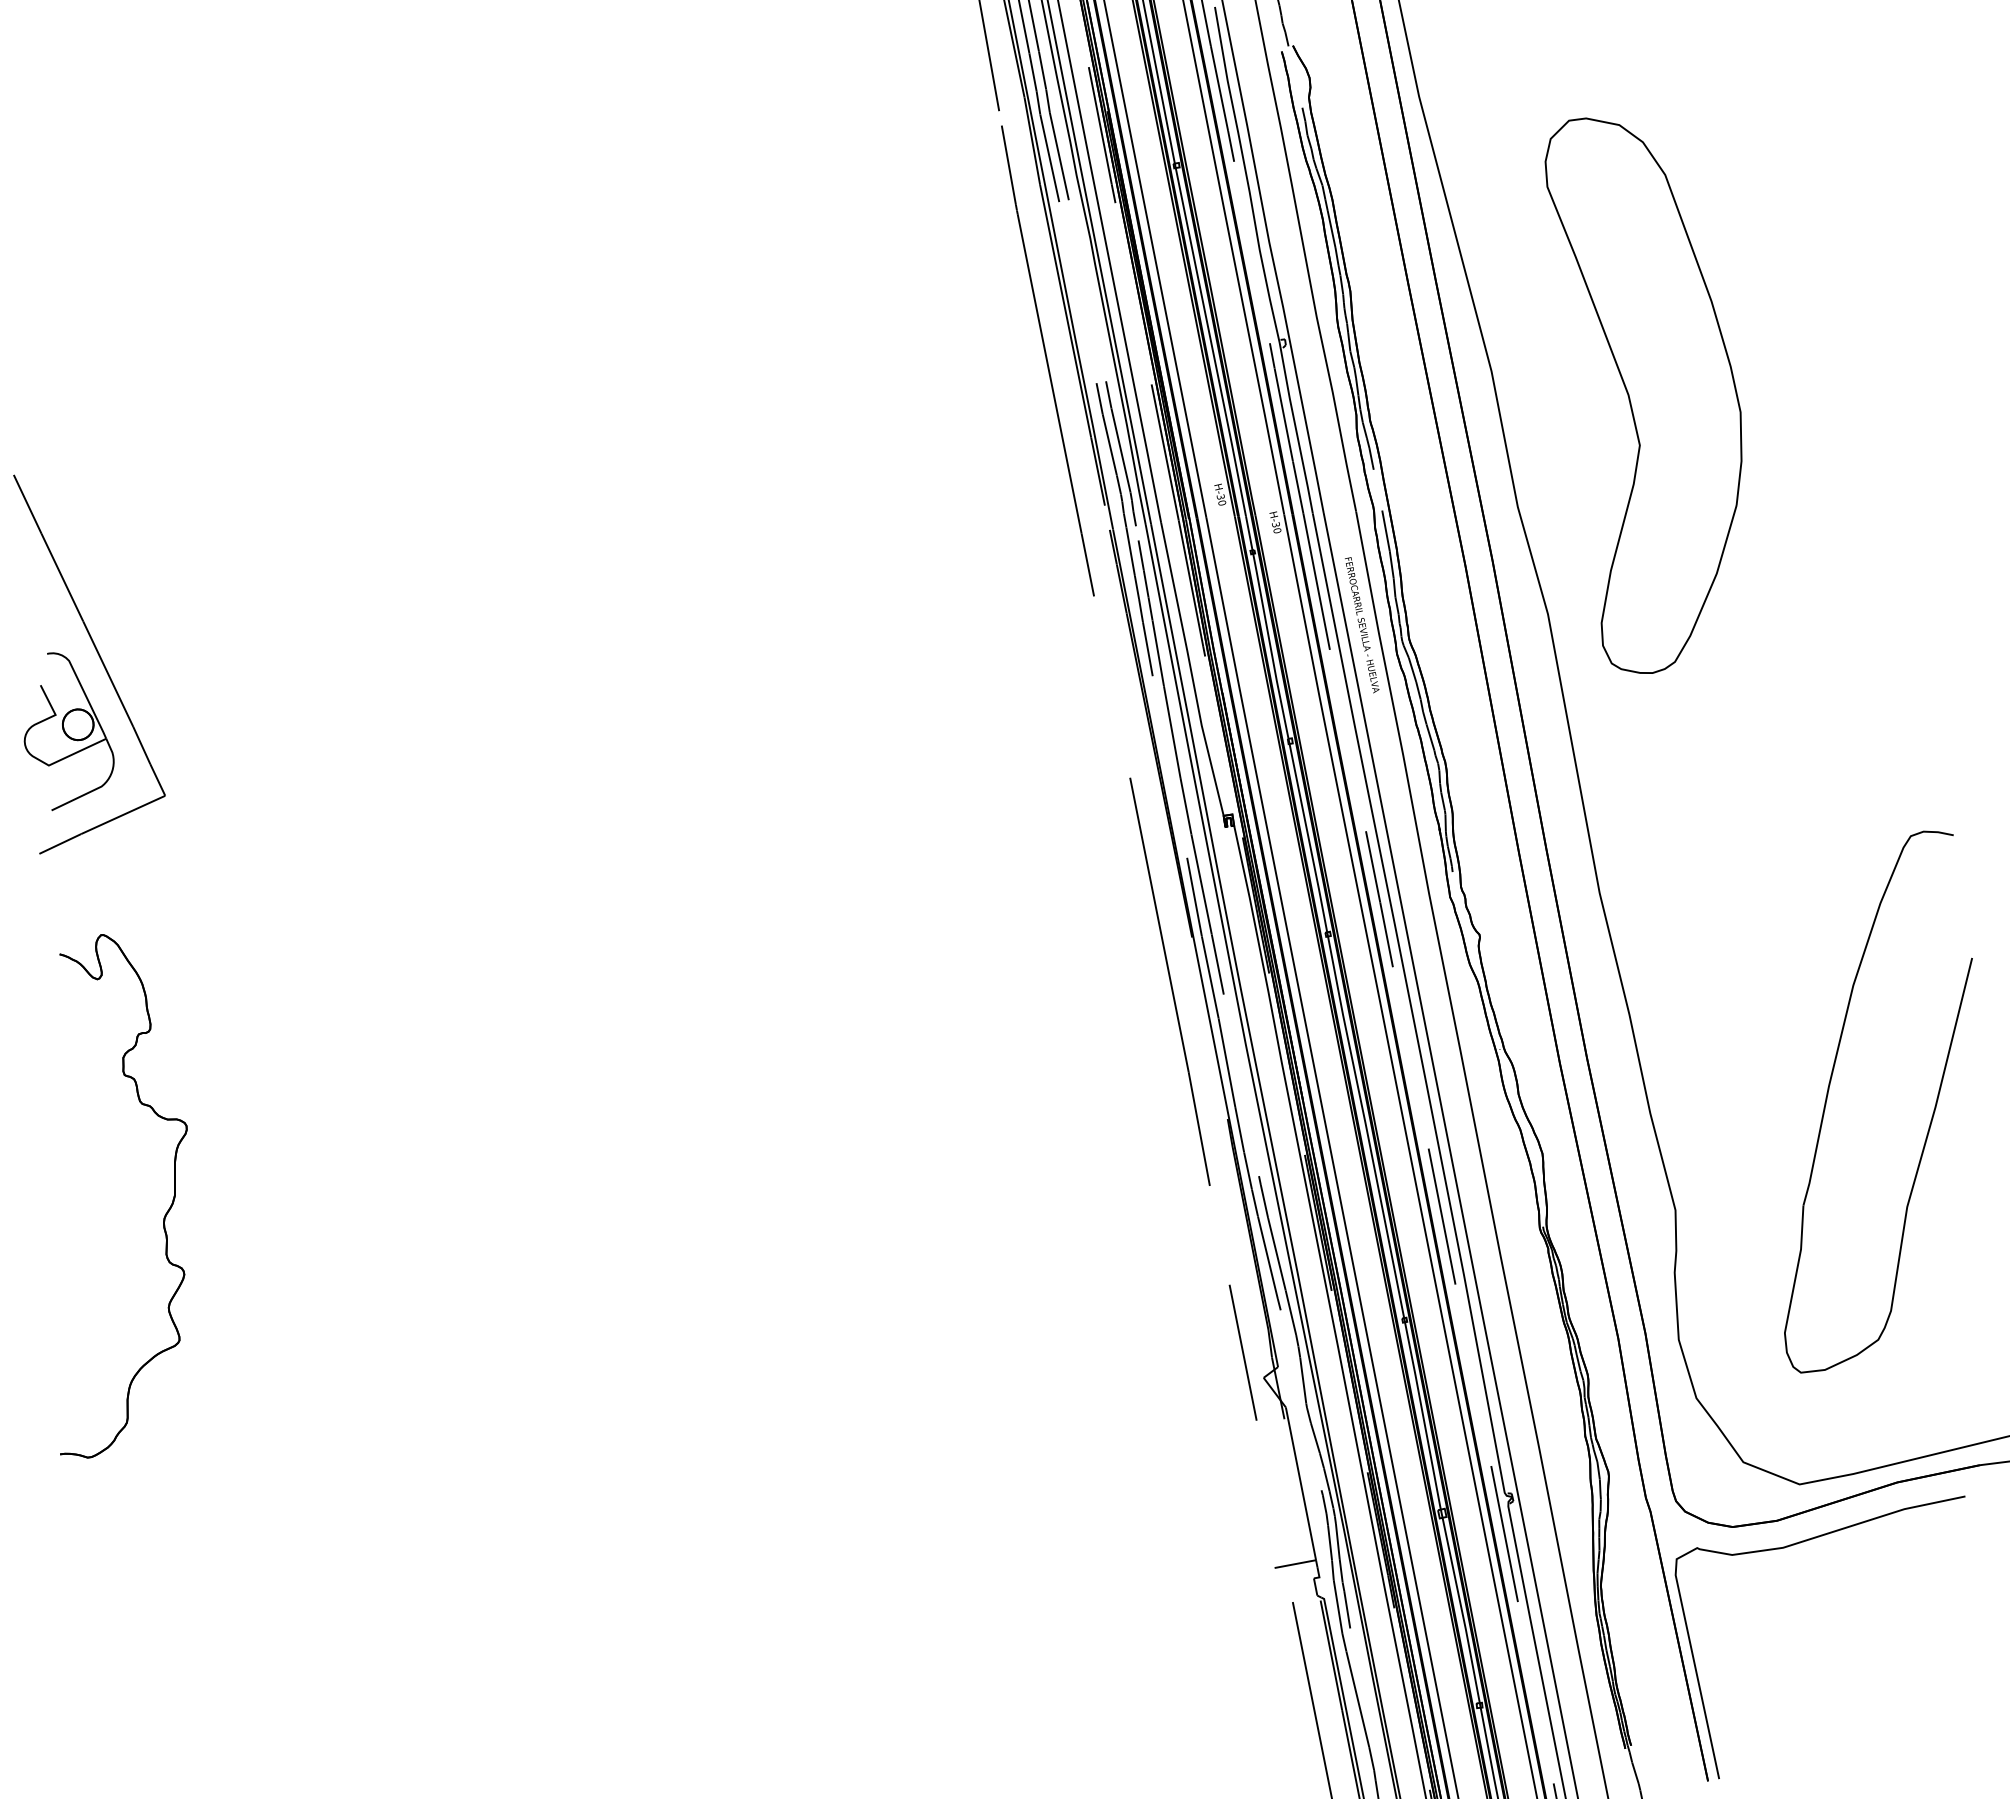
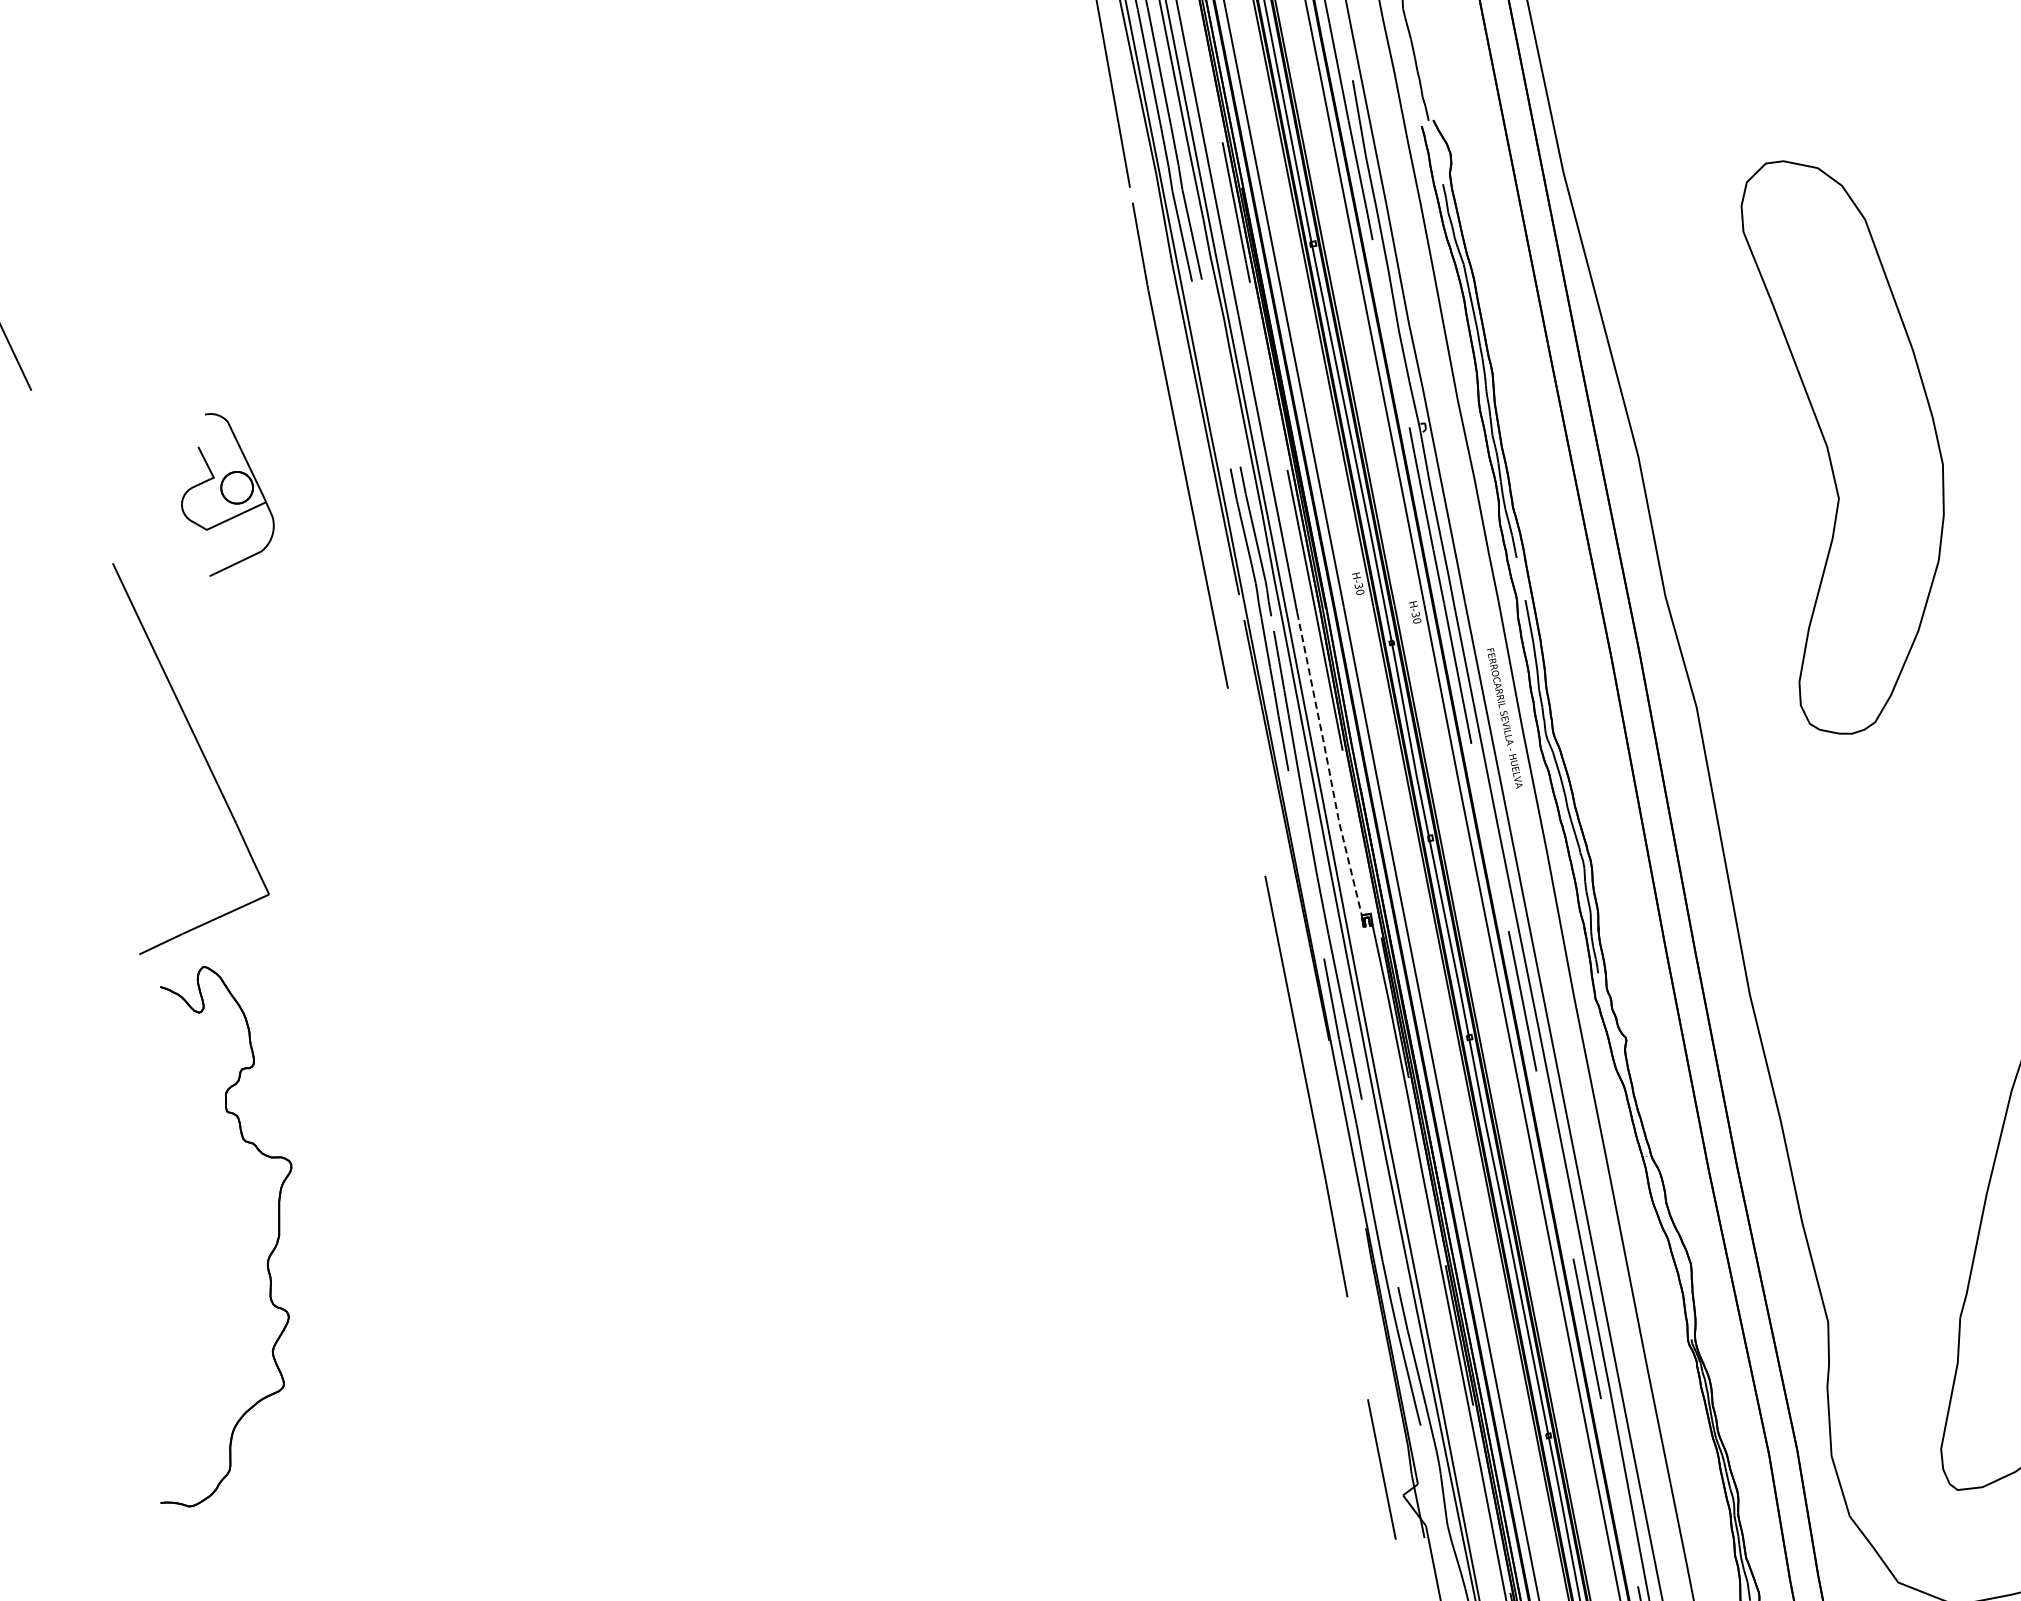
part: (1643, 395) -> (1842, 447), moved
line: (1191, 670) -> (1328, 765), solid -> dashed
part: (68, 731) -> (227, 494), moved
part: (163, 1217) -> (267, 1258), moved

